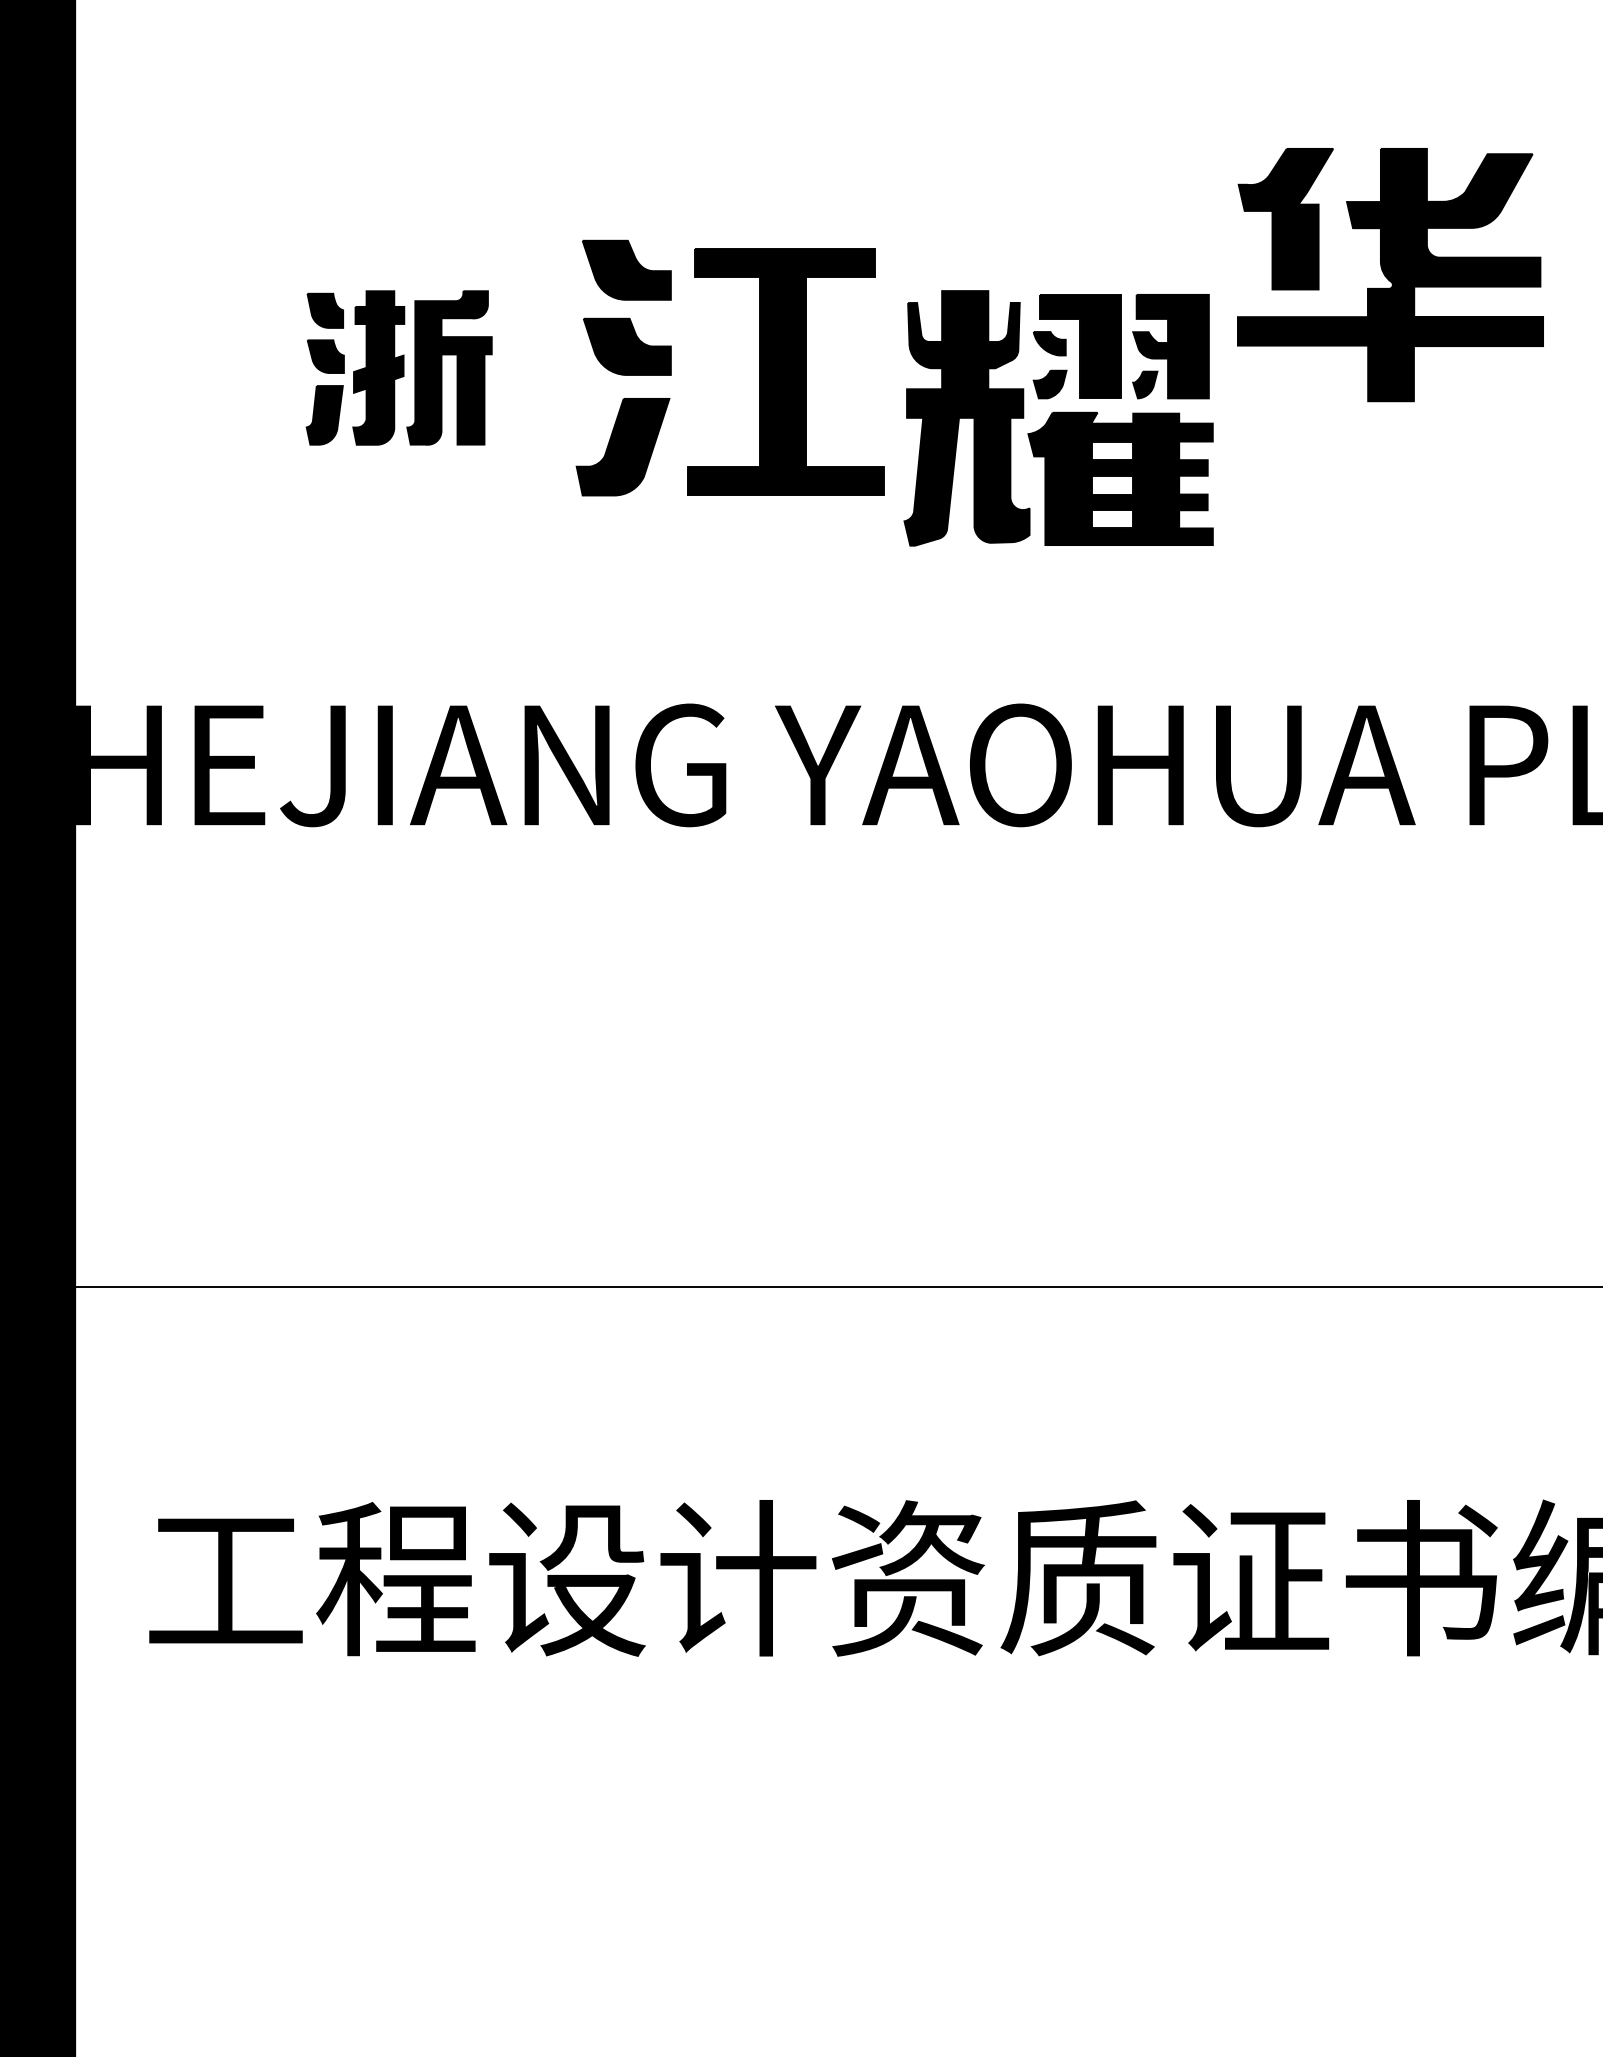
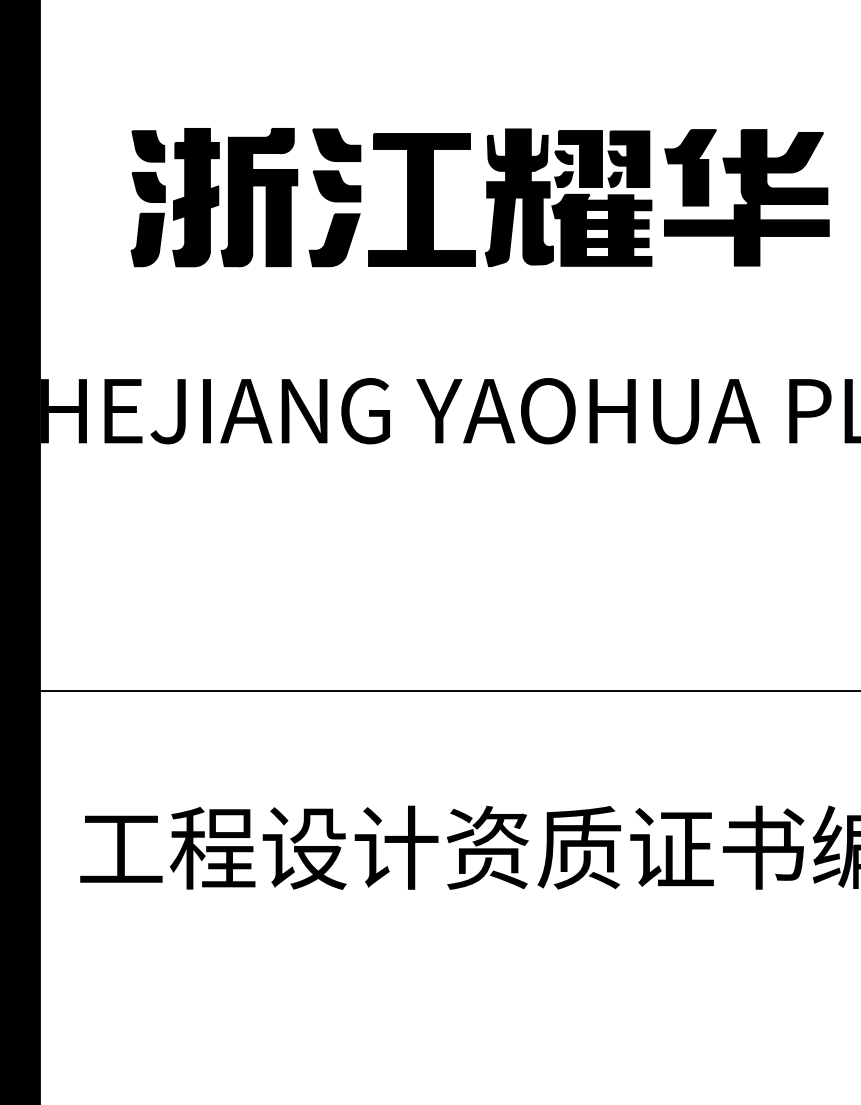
part: (1389, 274) -> (746, 197), moved
part: (399, 367) -> (214, 197), size x1.67
part: (1058, 417) -> (568, 197), moved

